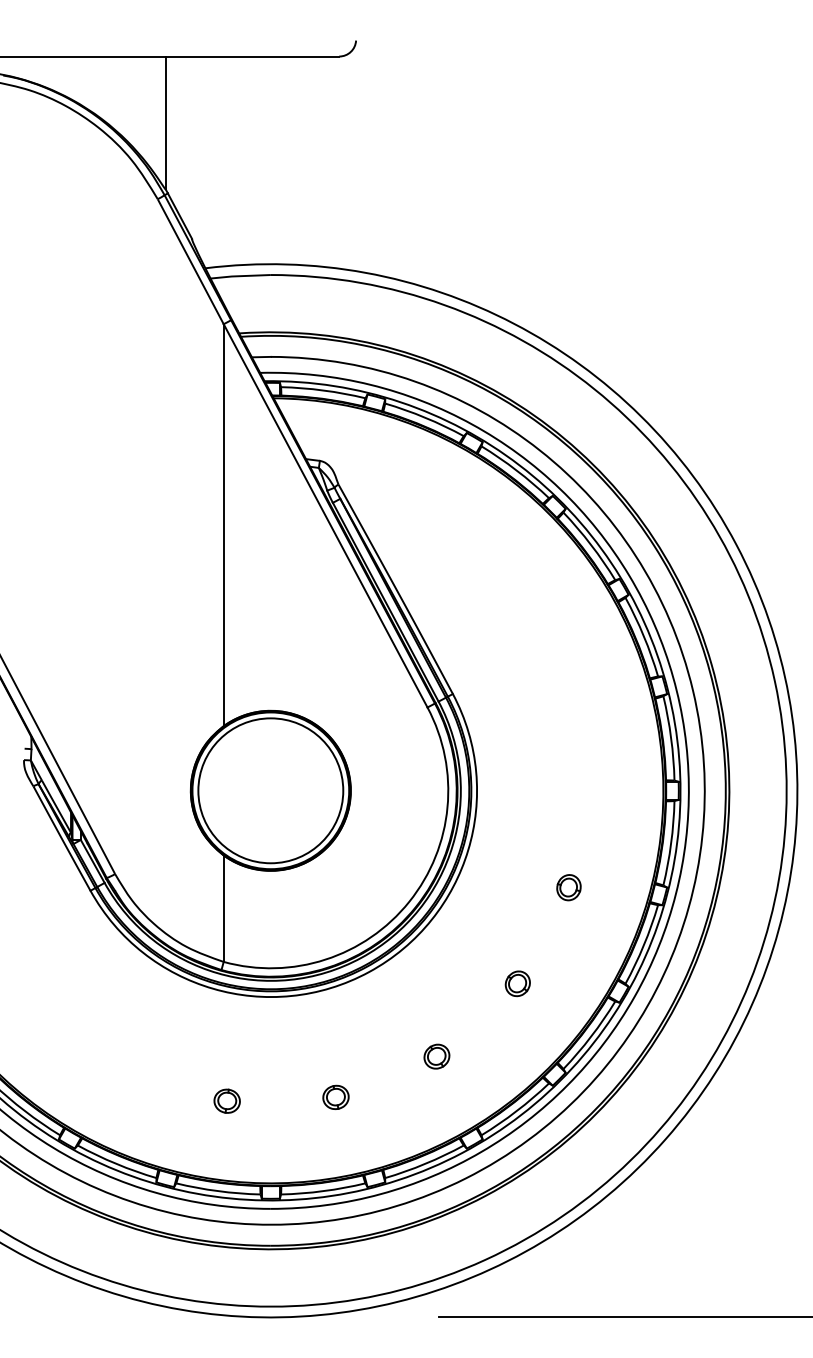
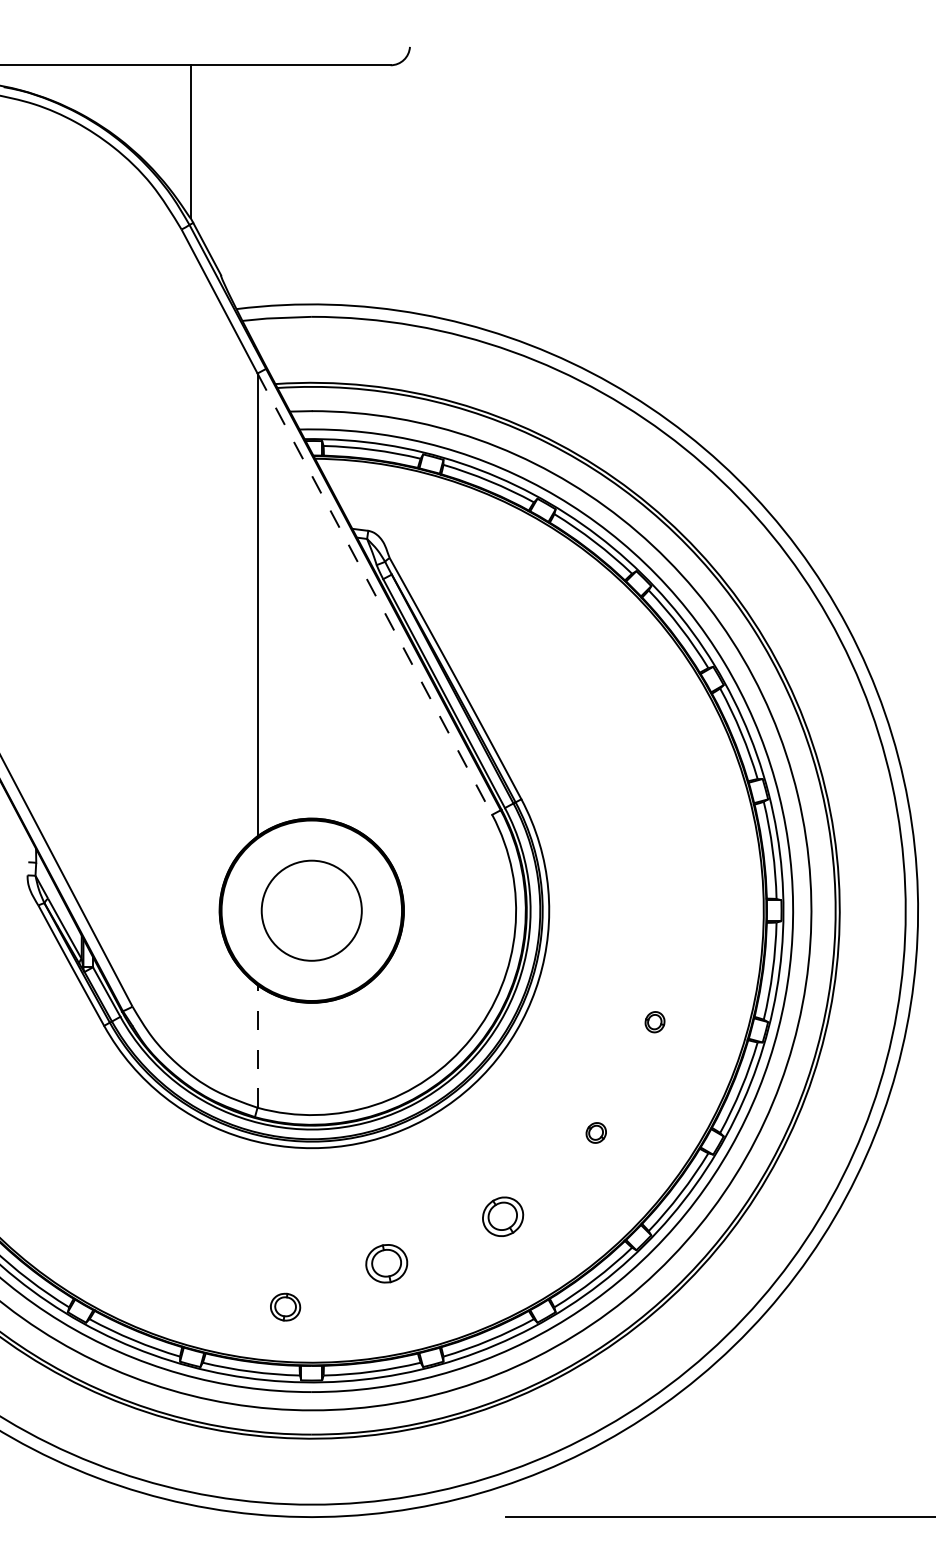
line: (325, 516) -> (374, 594), solid -> dashed
circle: (270, 790) -> (311, 910), size x0.6
part: (568, 887) -> (654, 1021), size x0.7
line: (223, 908) -> (257, 1046), solid -> dashed
part: (518, 983) -> (596, 1132), size x0.7
part: (436, 1056) -> (502, 1216), size x1.4
part: (335, 1097) -> (386, 1263), size x1.4
part: (227, 1100) -> (285, 1306), moved

